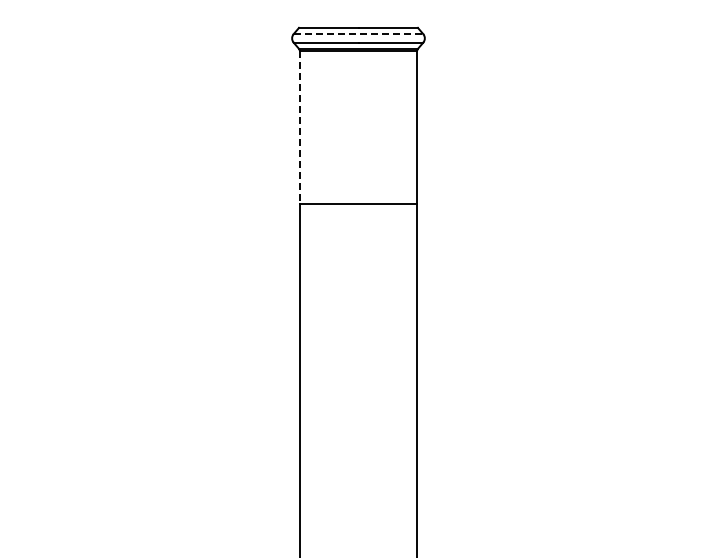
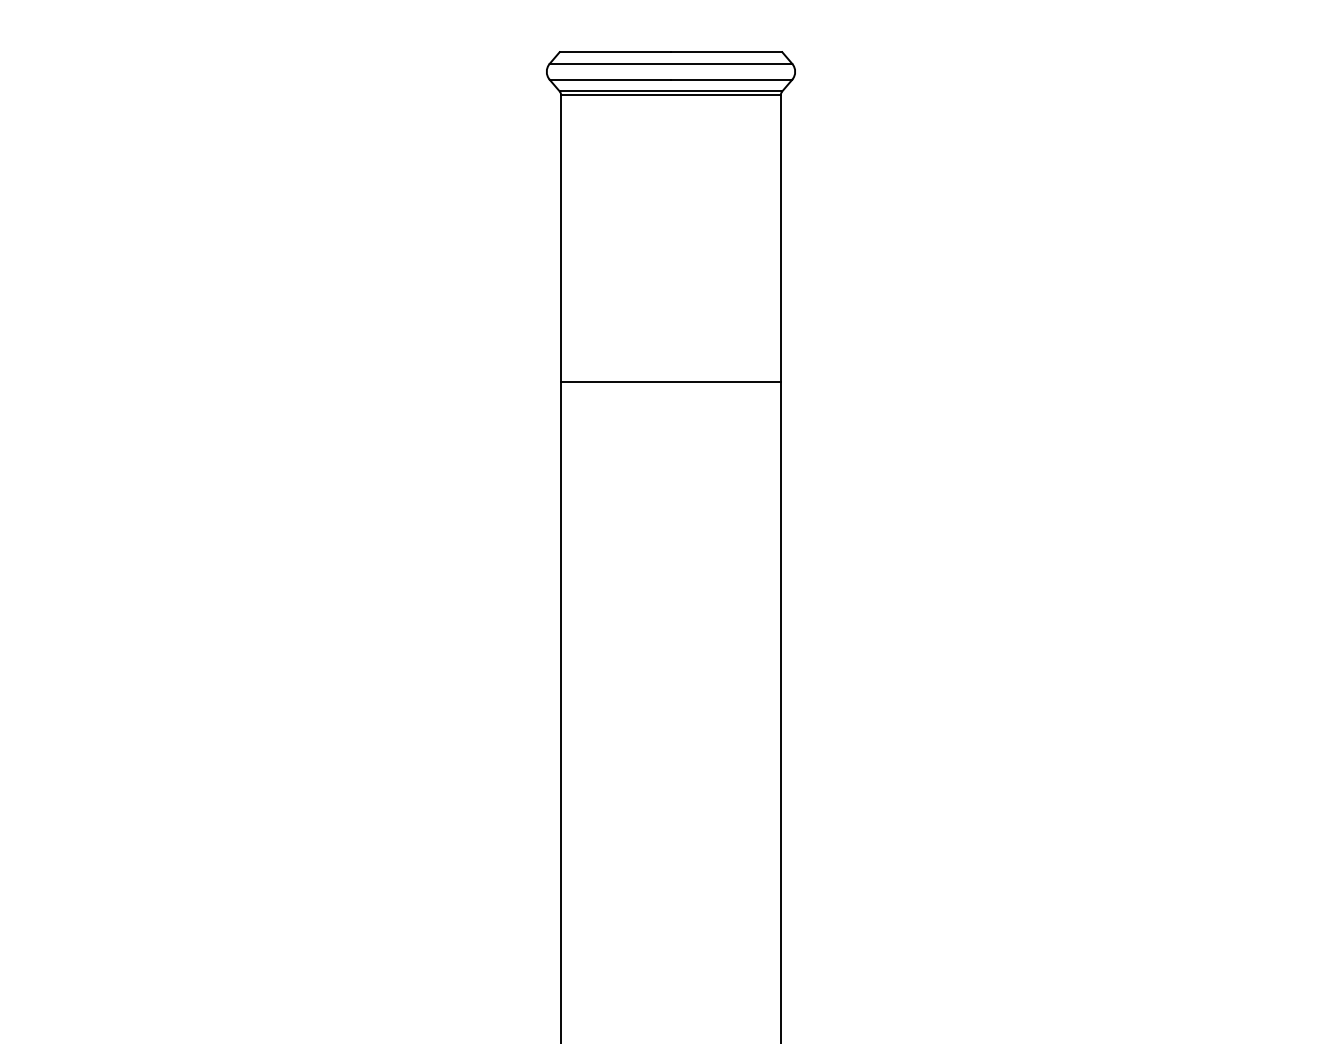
line: (358, 34) -> (671, 64), dashed -> solid
line: (299, 128) -> (560, 240), dashed -> solid

